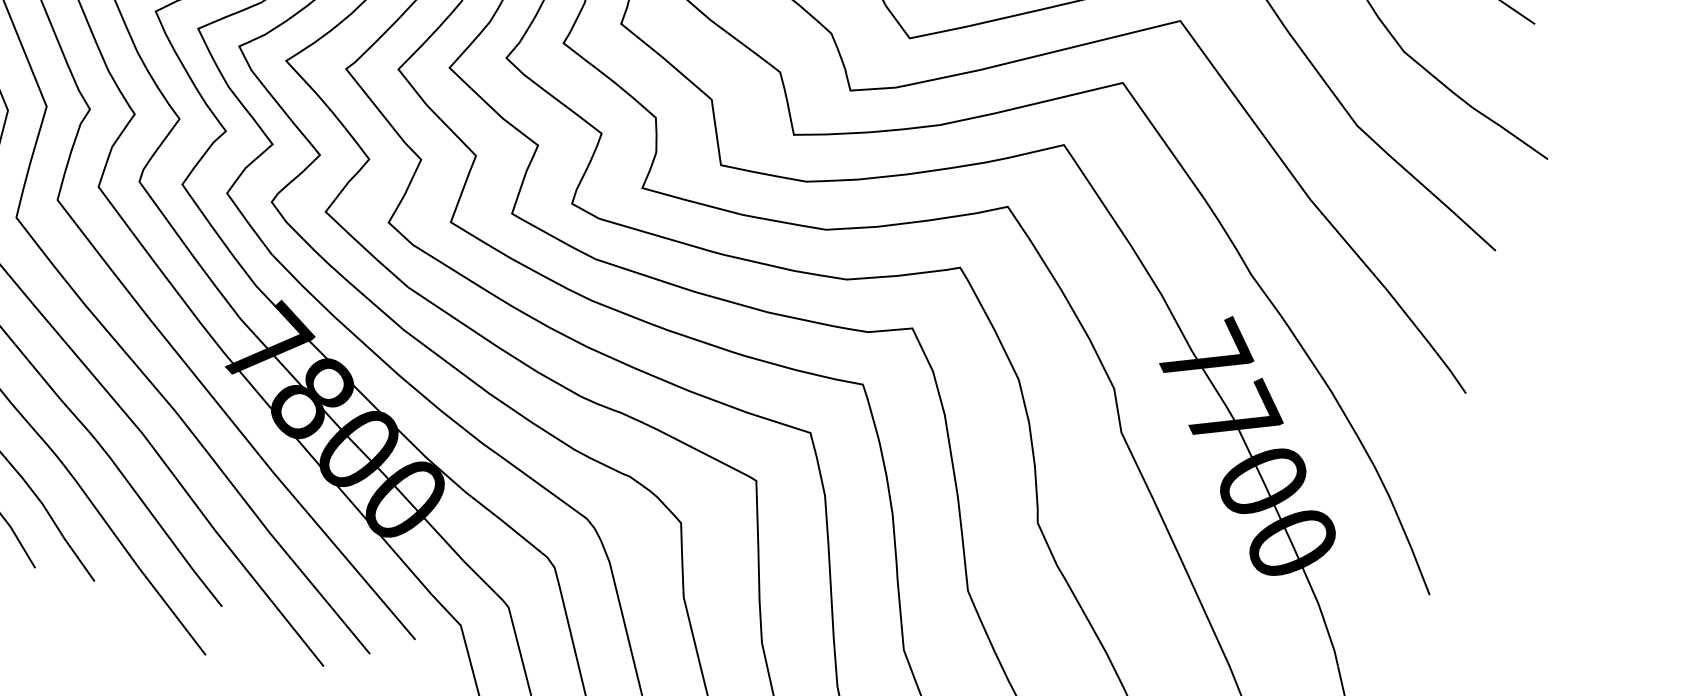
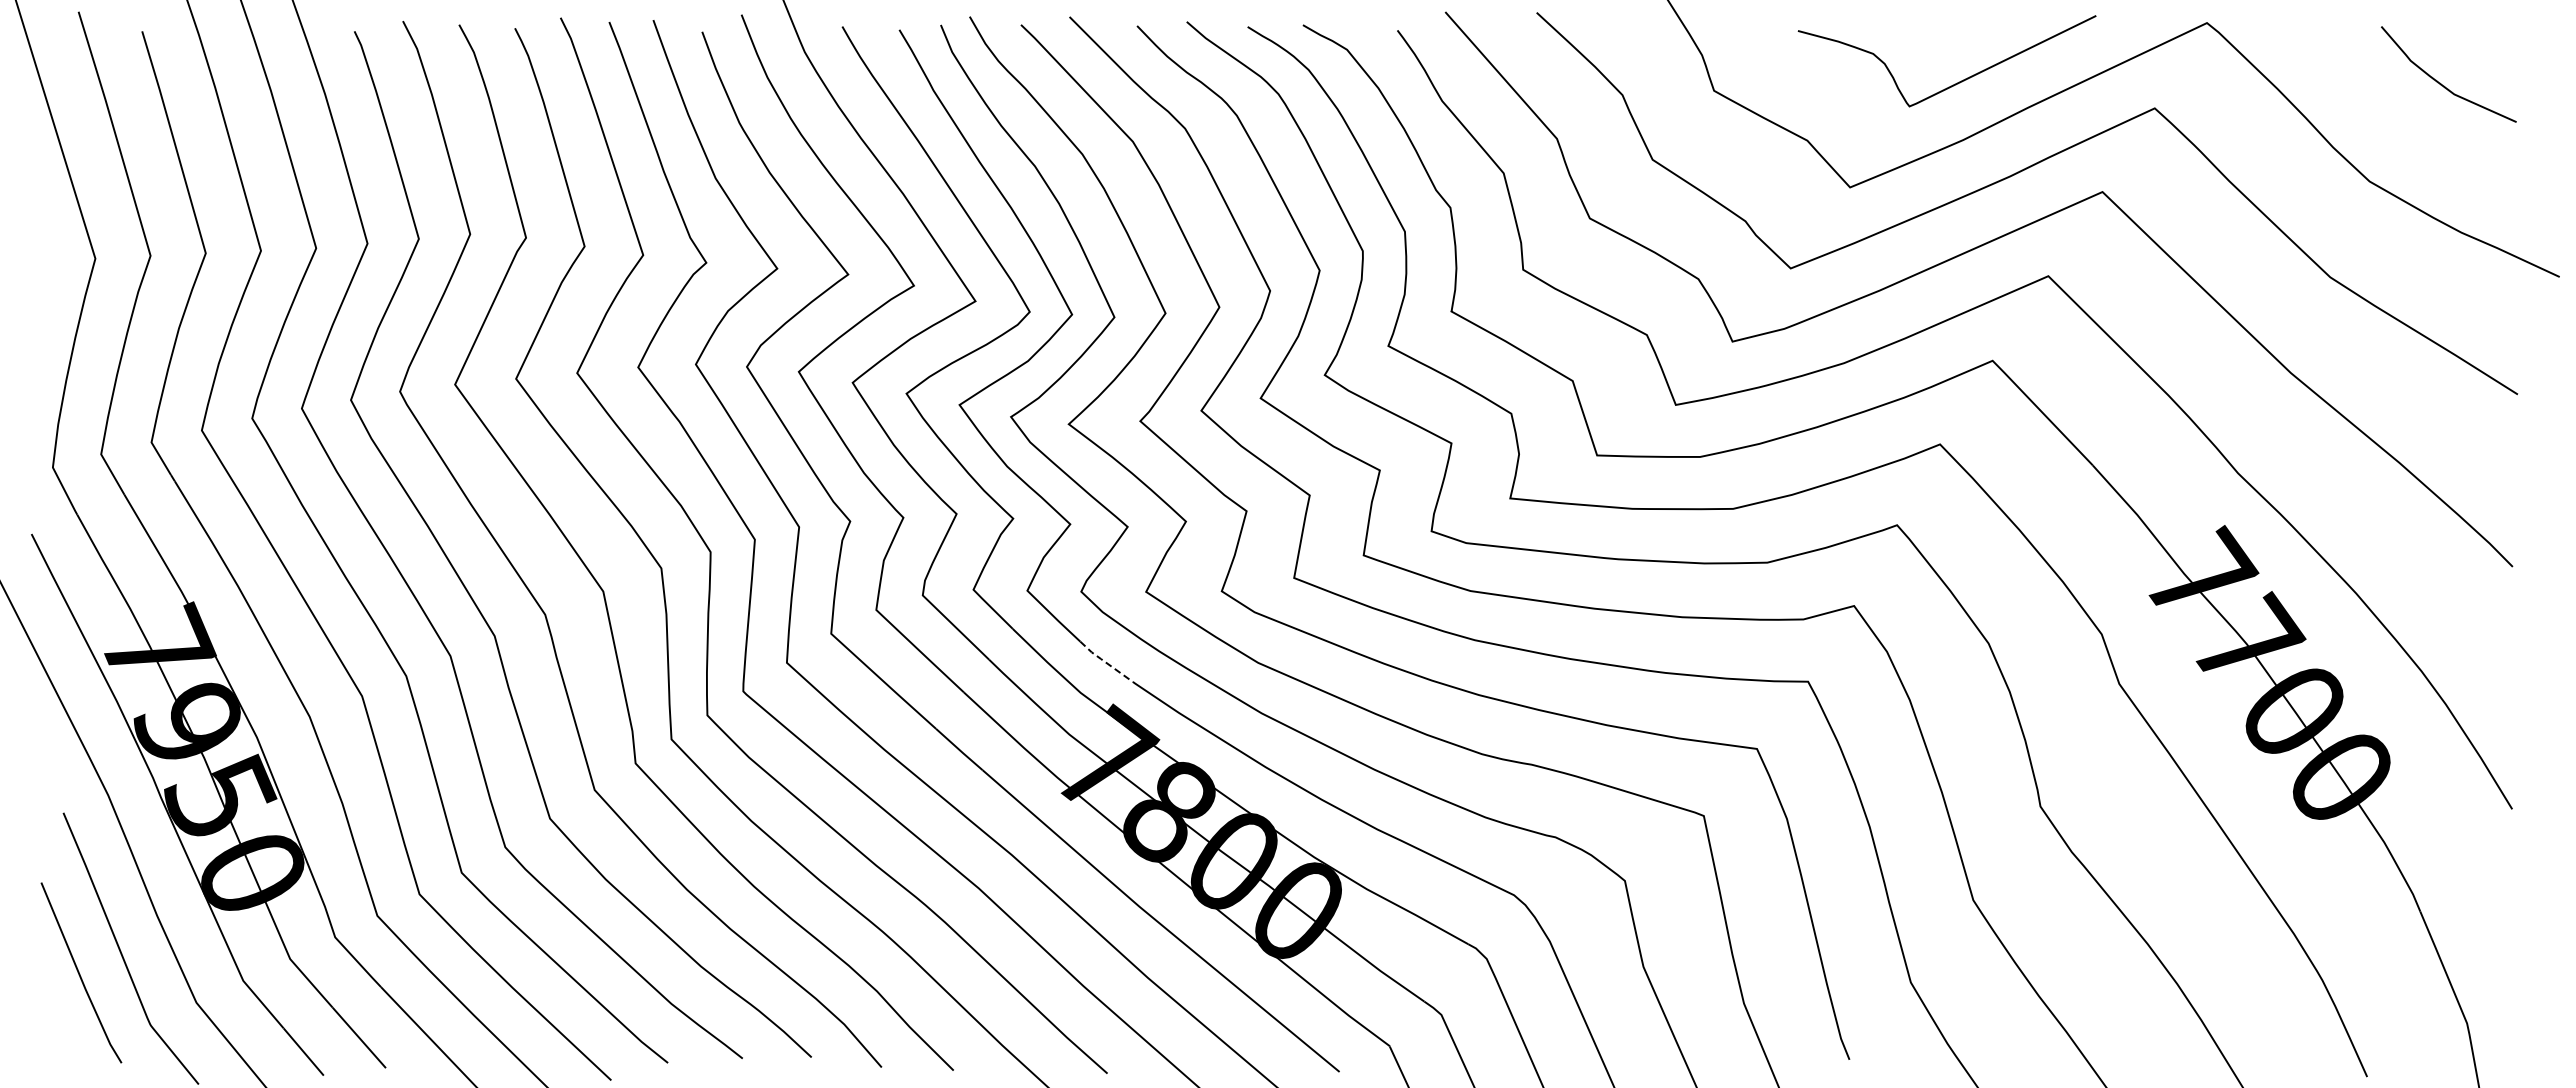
line: (281, 263) -> (1105, 661), solid -> dashed

